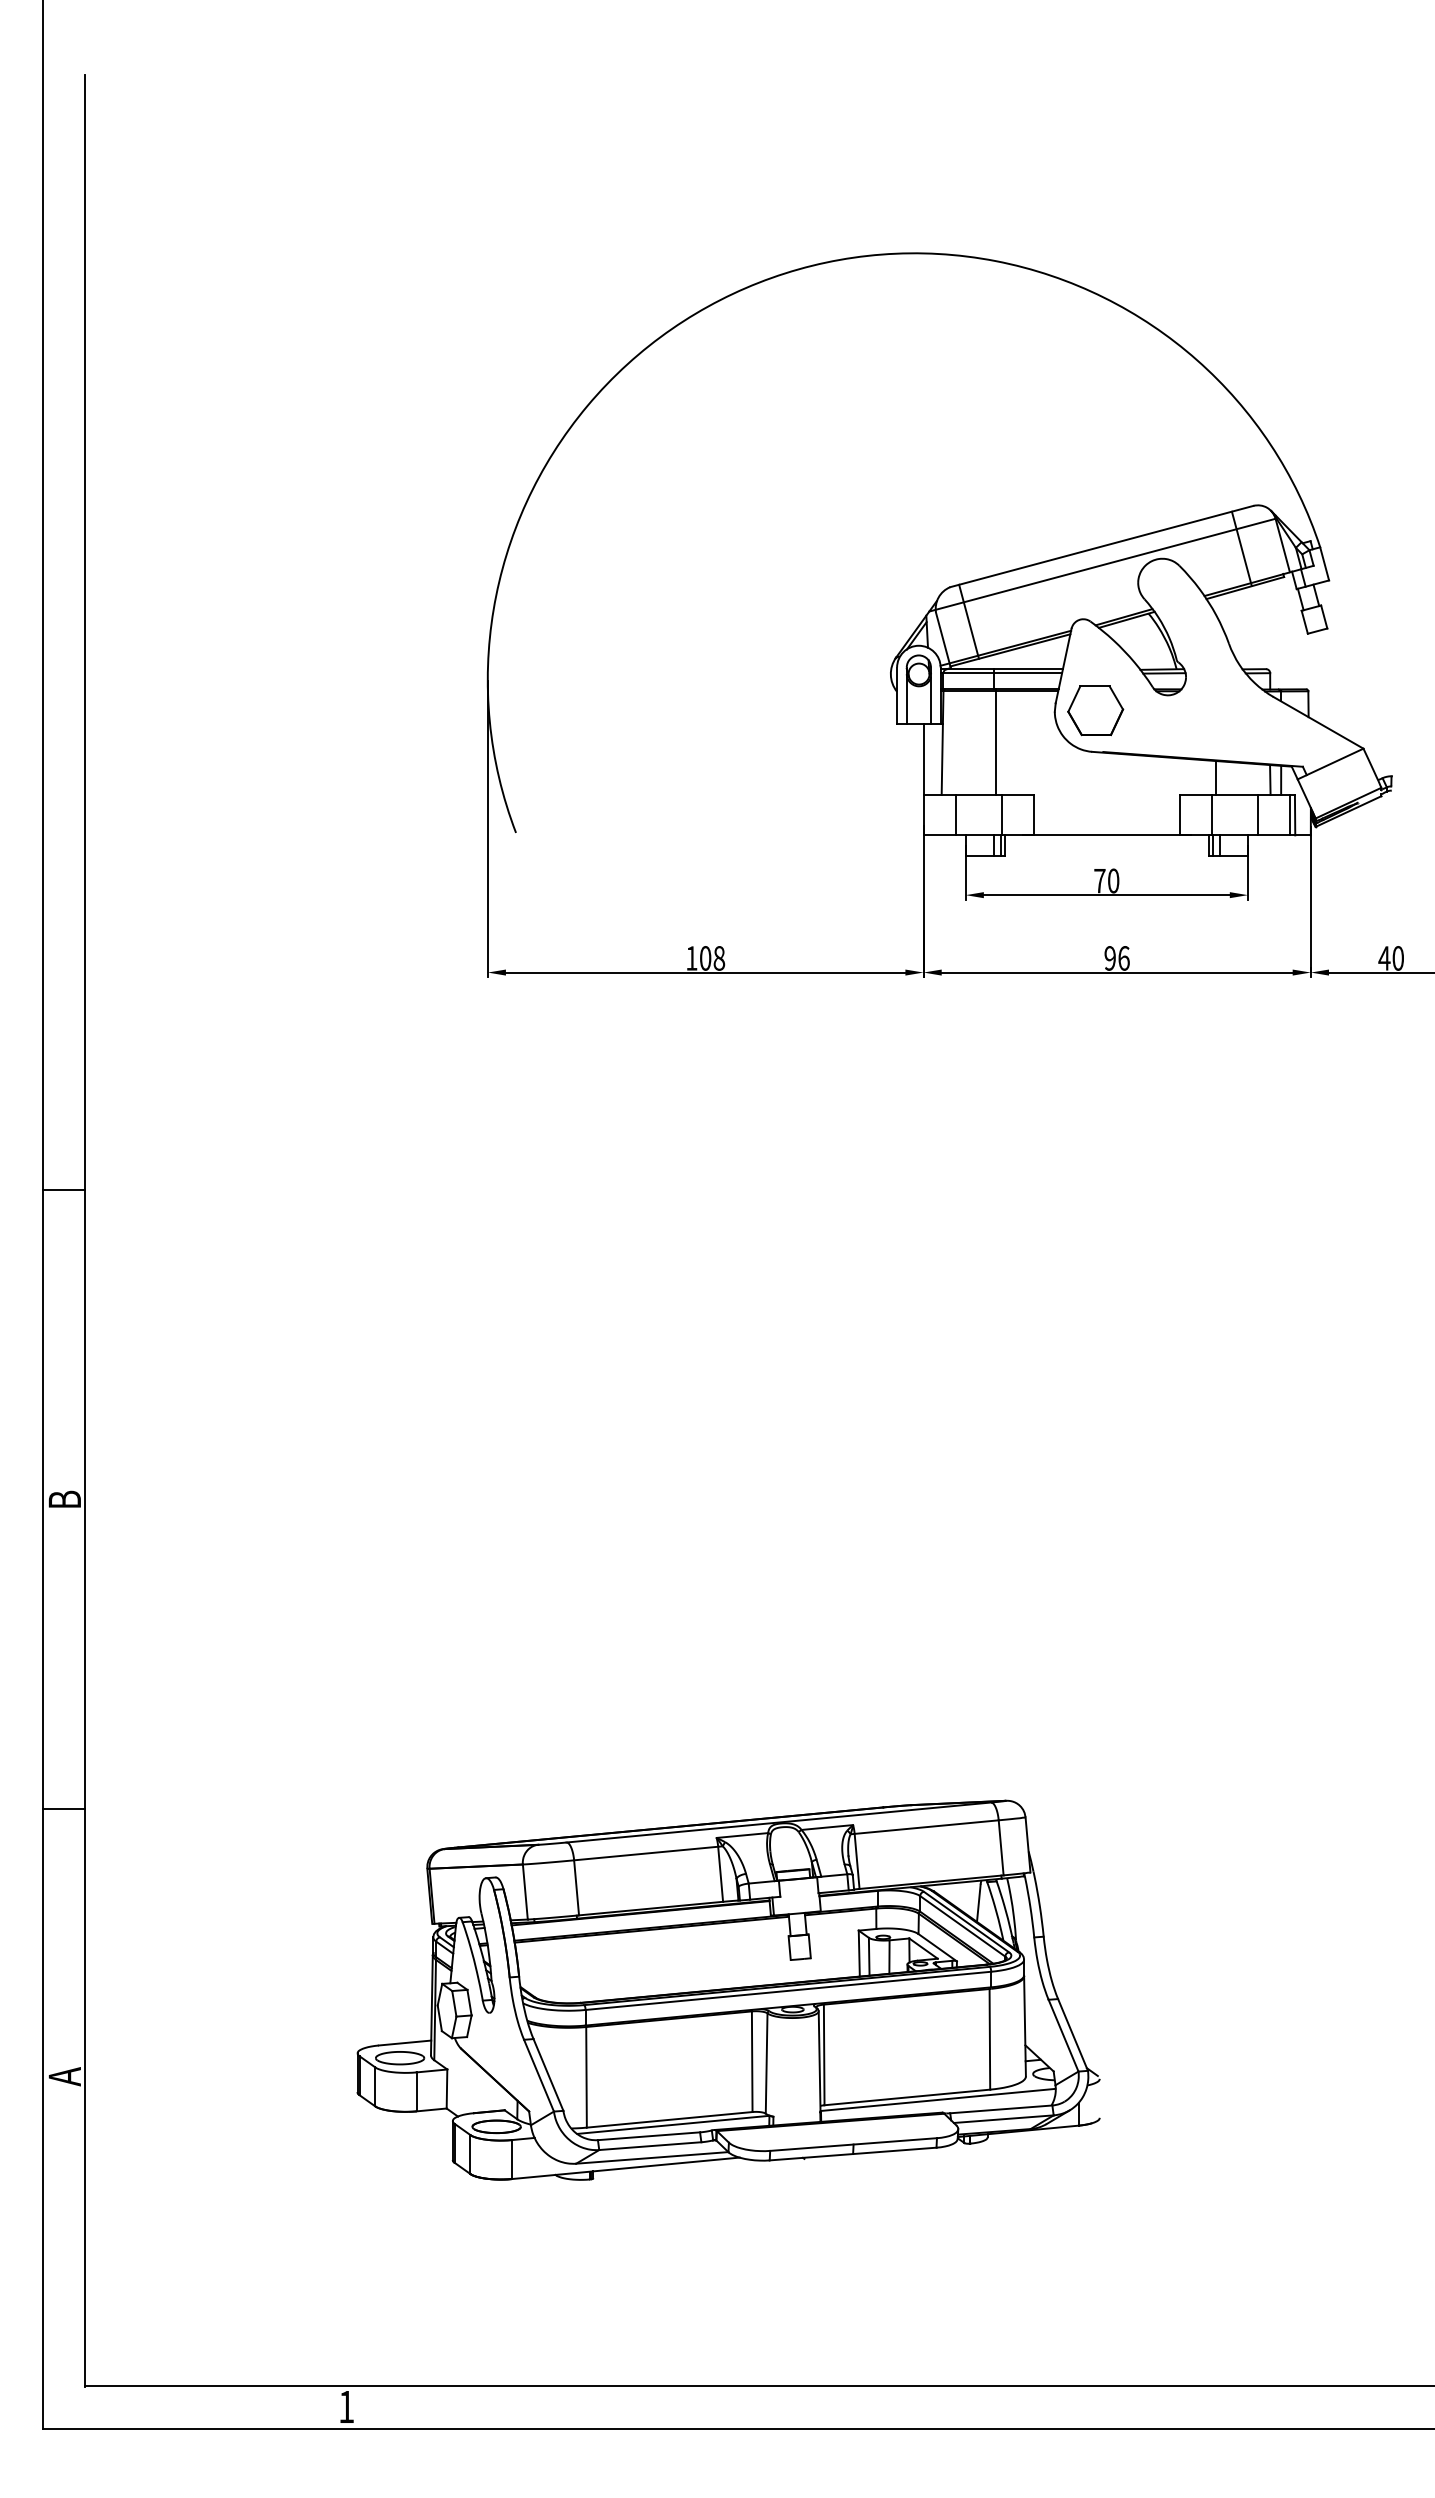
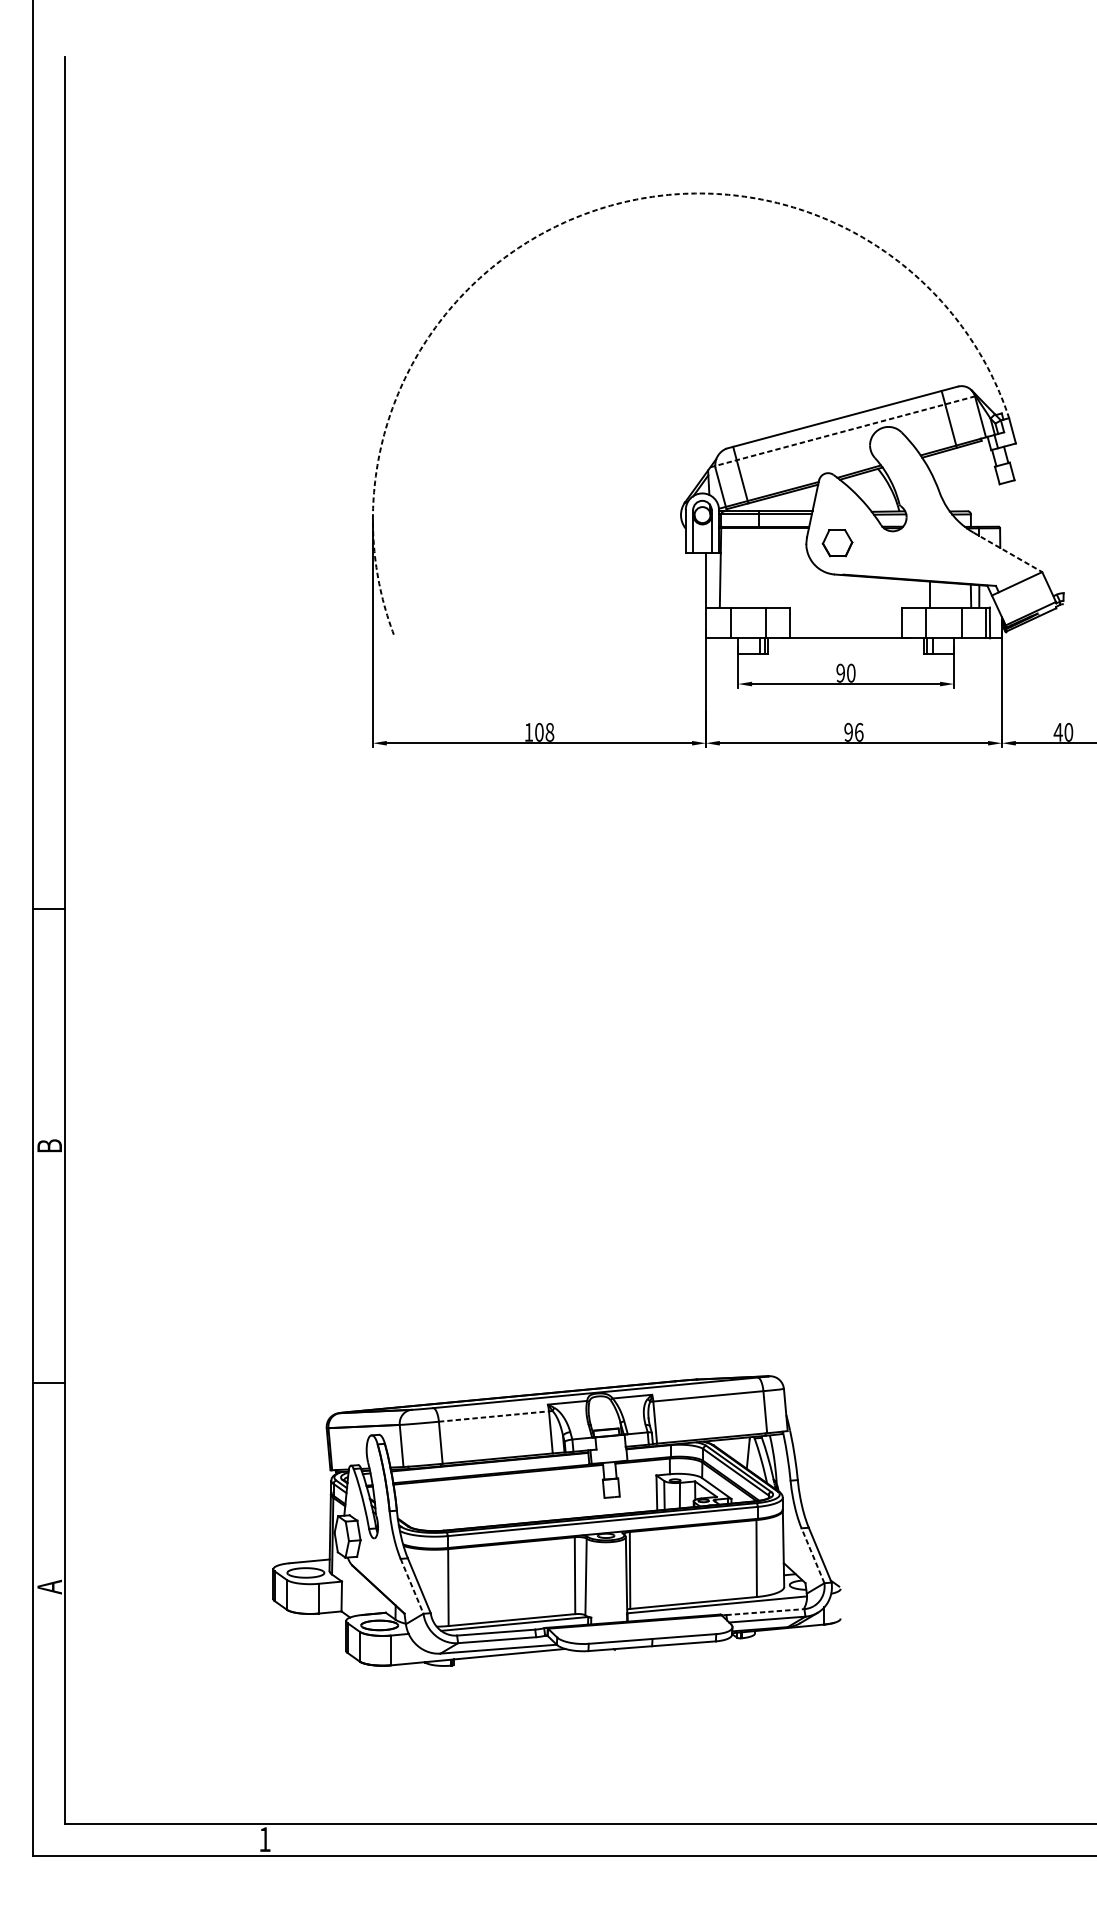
arc: (771, 277) -> (589, 211), solid -> dashed
line: (1102, 565) -> (842, 432), solid -> dashed
part: (1095, 710) -> (837, 542), size x0.7
line: (1318, 722) -> (1007, 552), solid -> dashed
line: (995, 742) -> (760, 567), removed
text: (1099, 880) -> (840, 672), 70 -> 90
line: (646, 1853) -> (494, 1416), solid -> dashed
line: (1063, 2035) -> (812, 1555), solid -> dashed
line: (539, 2075) -> (412, 1586), solid -> dashed
line: (1001, 2109) -> (765, 1612), solid -> dashed

